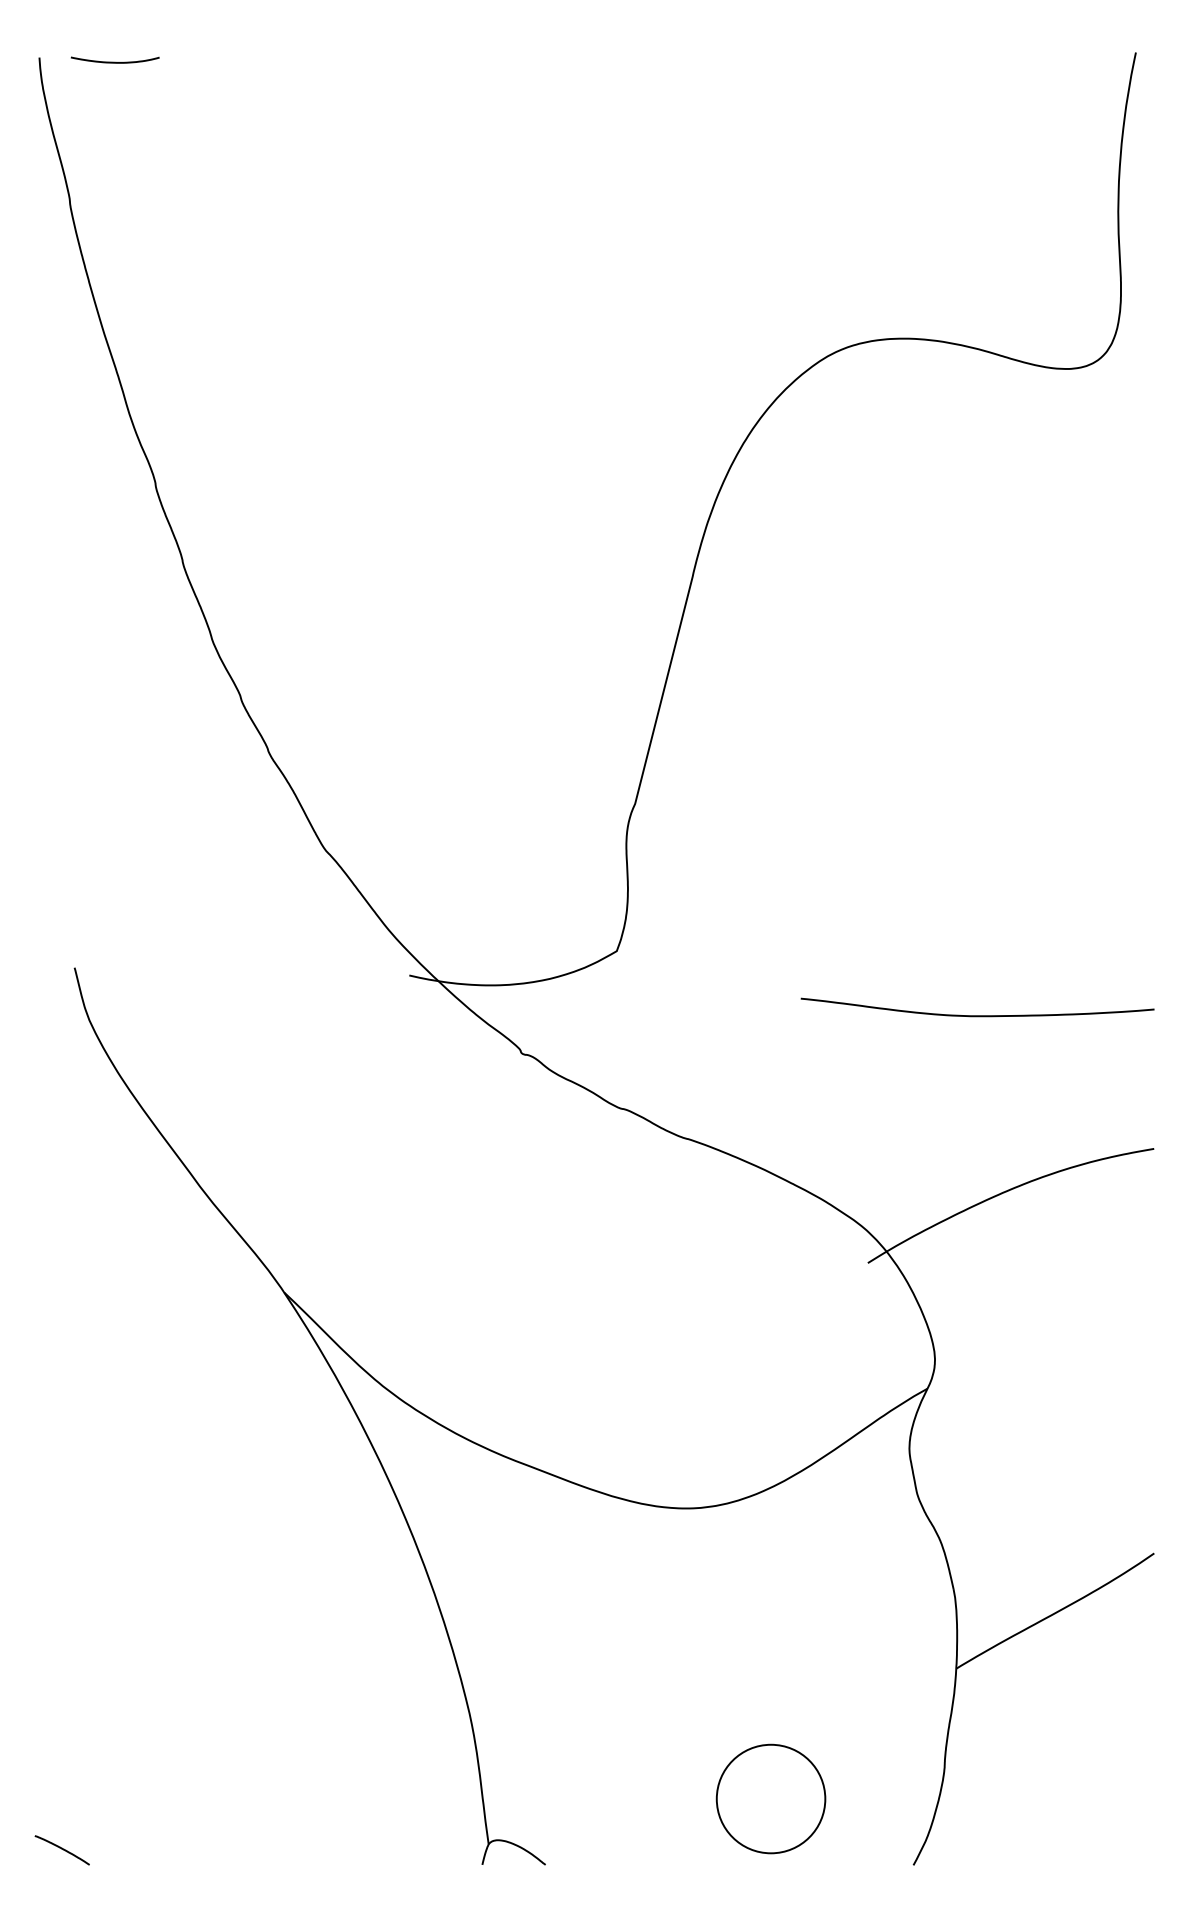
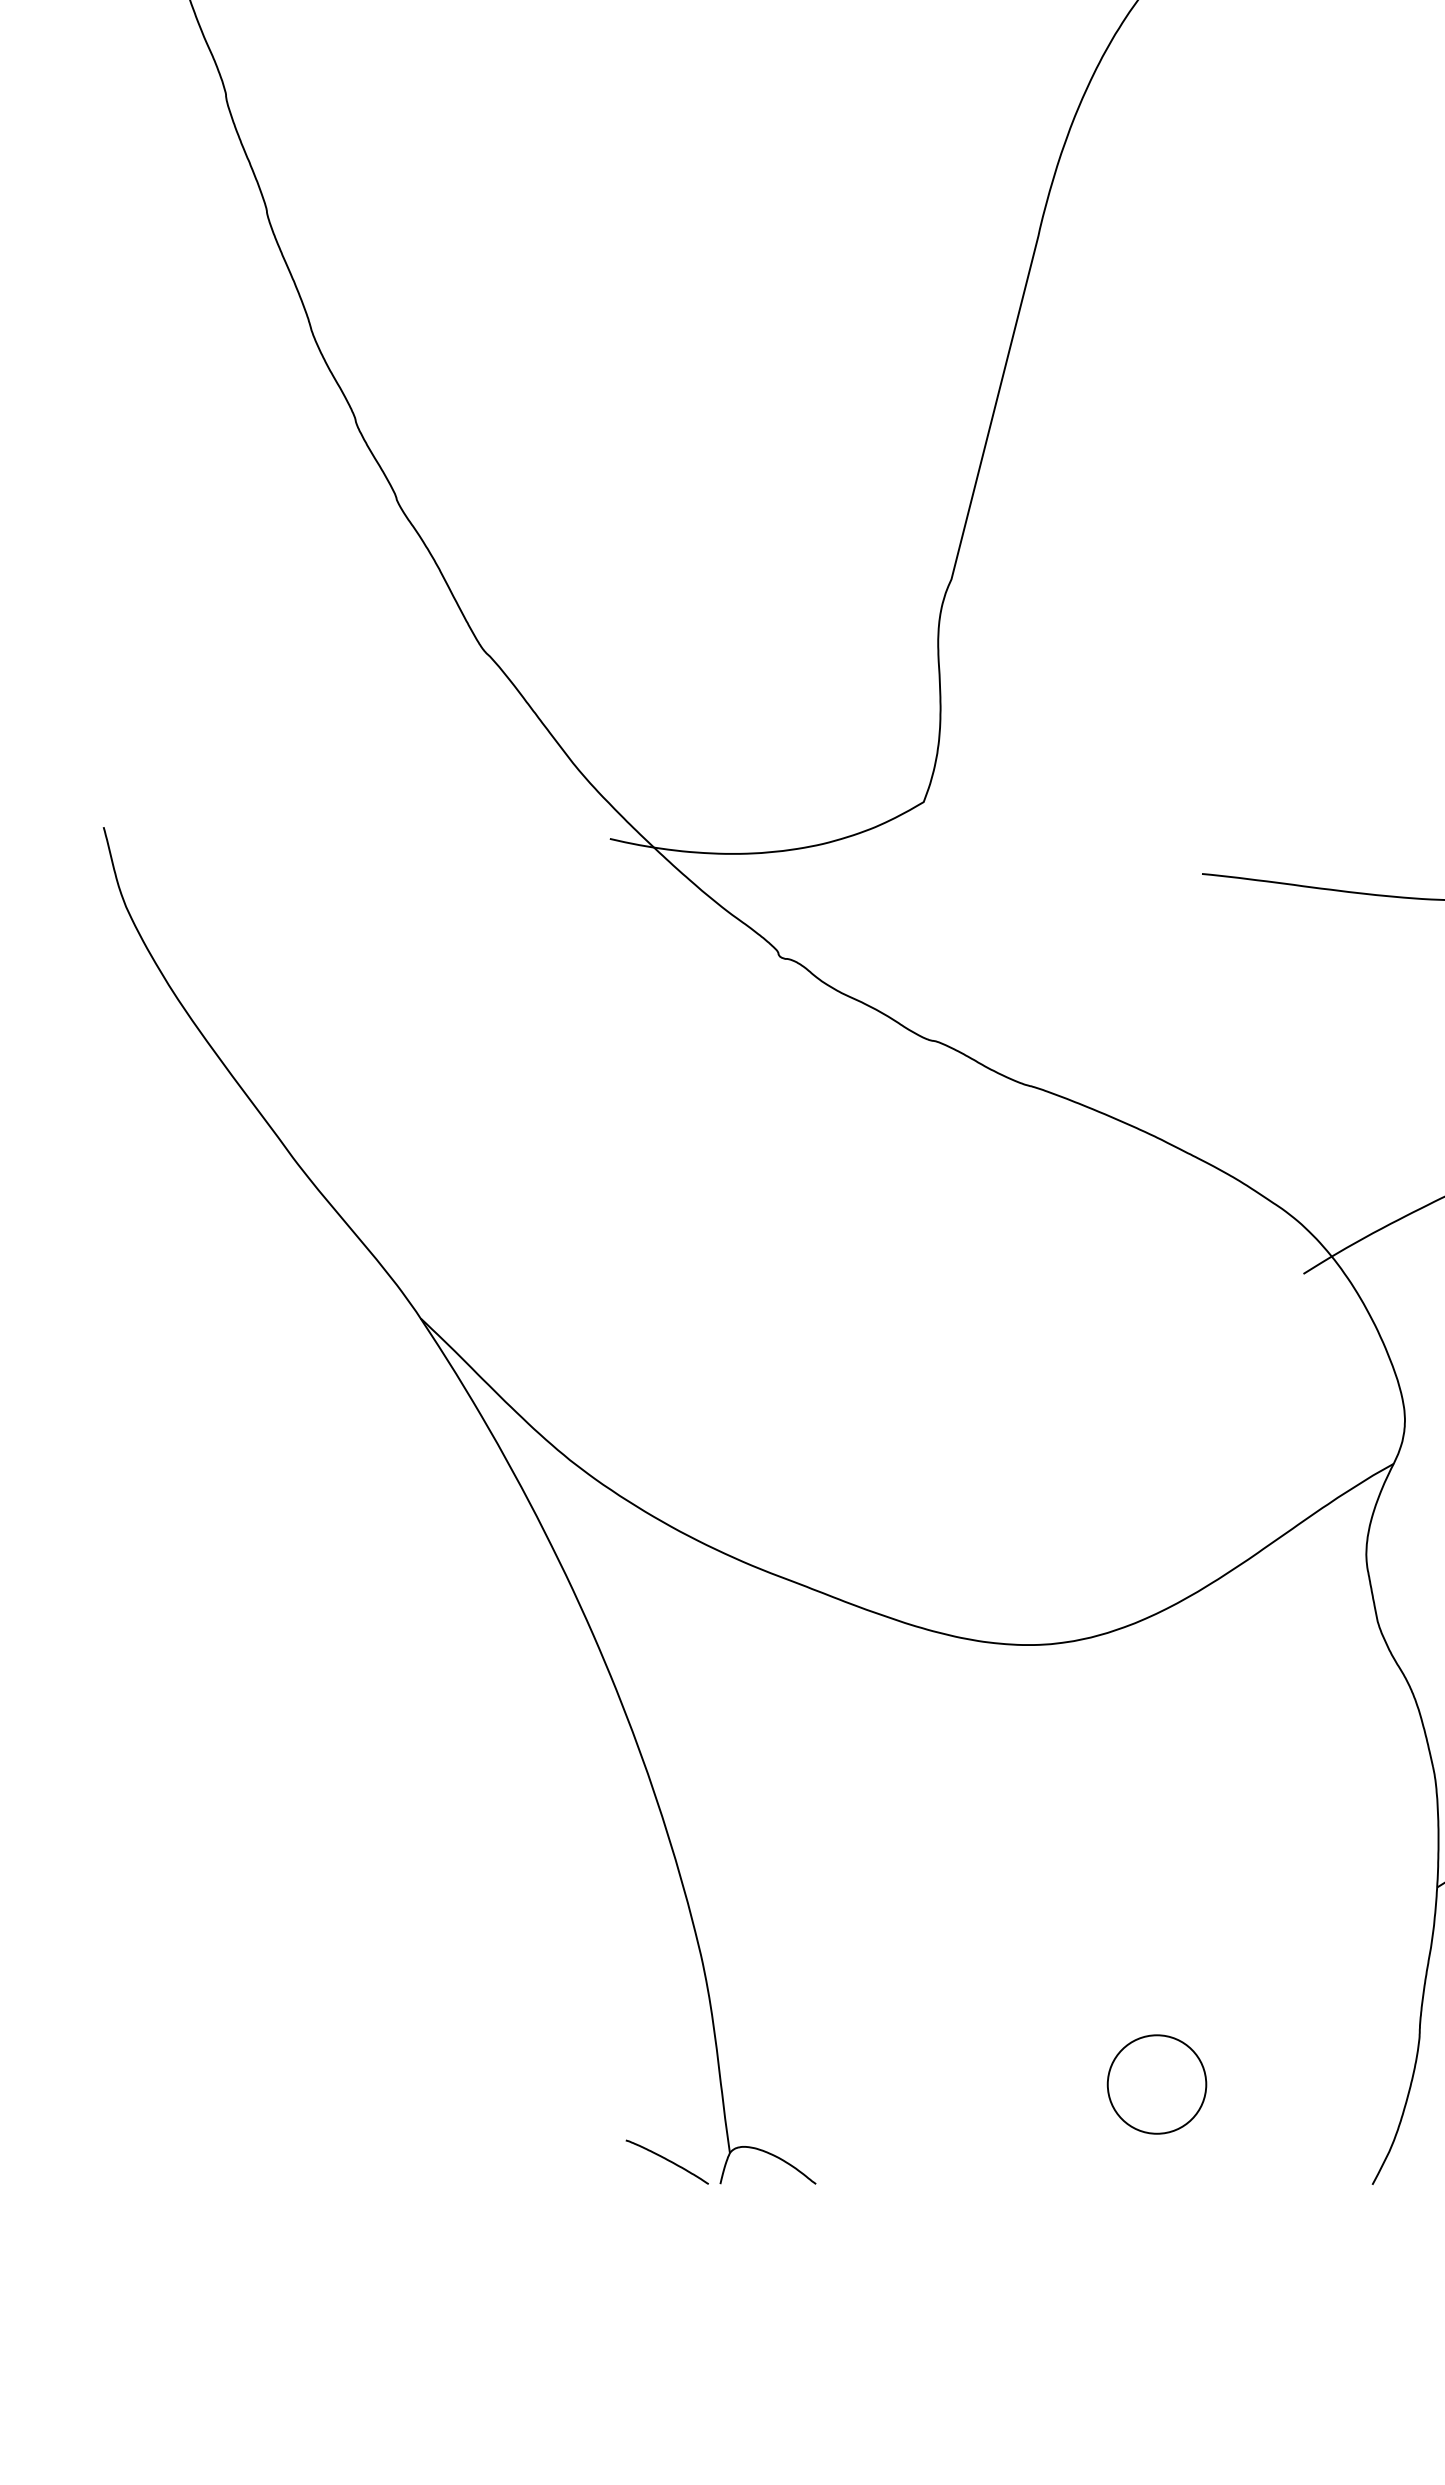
circle: (770, 1798) -> (1156, 2083), size x0.6
curve: (61, 1849) -> (666, 2160), moved

